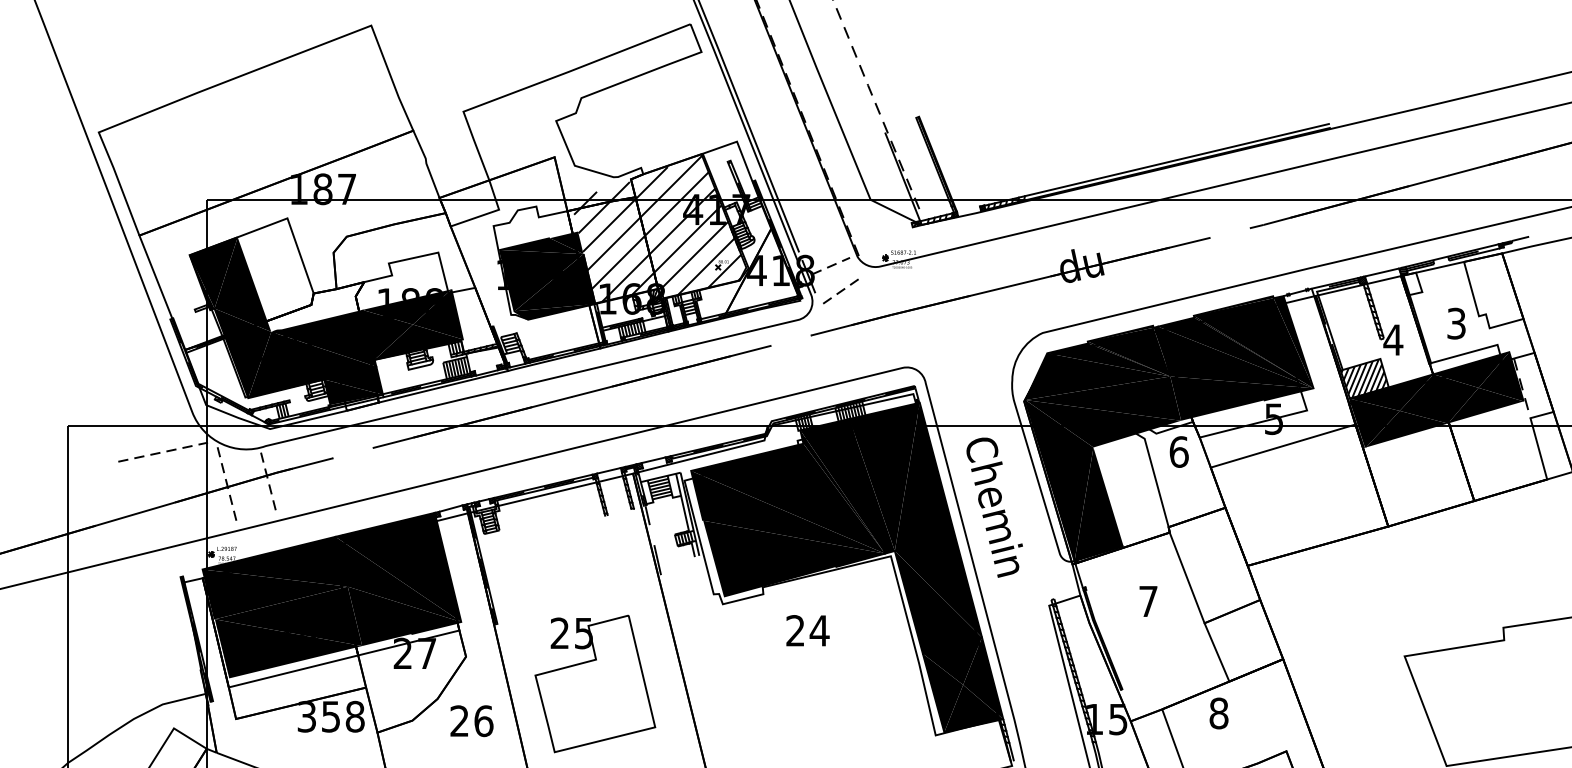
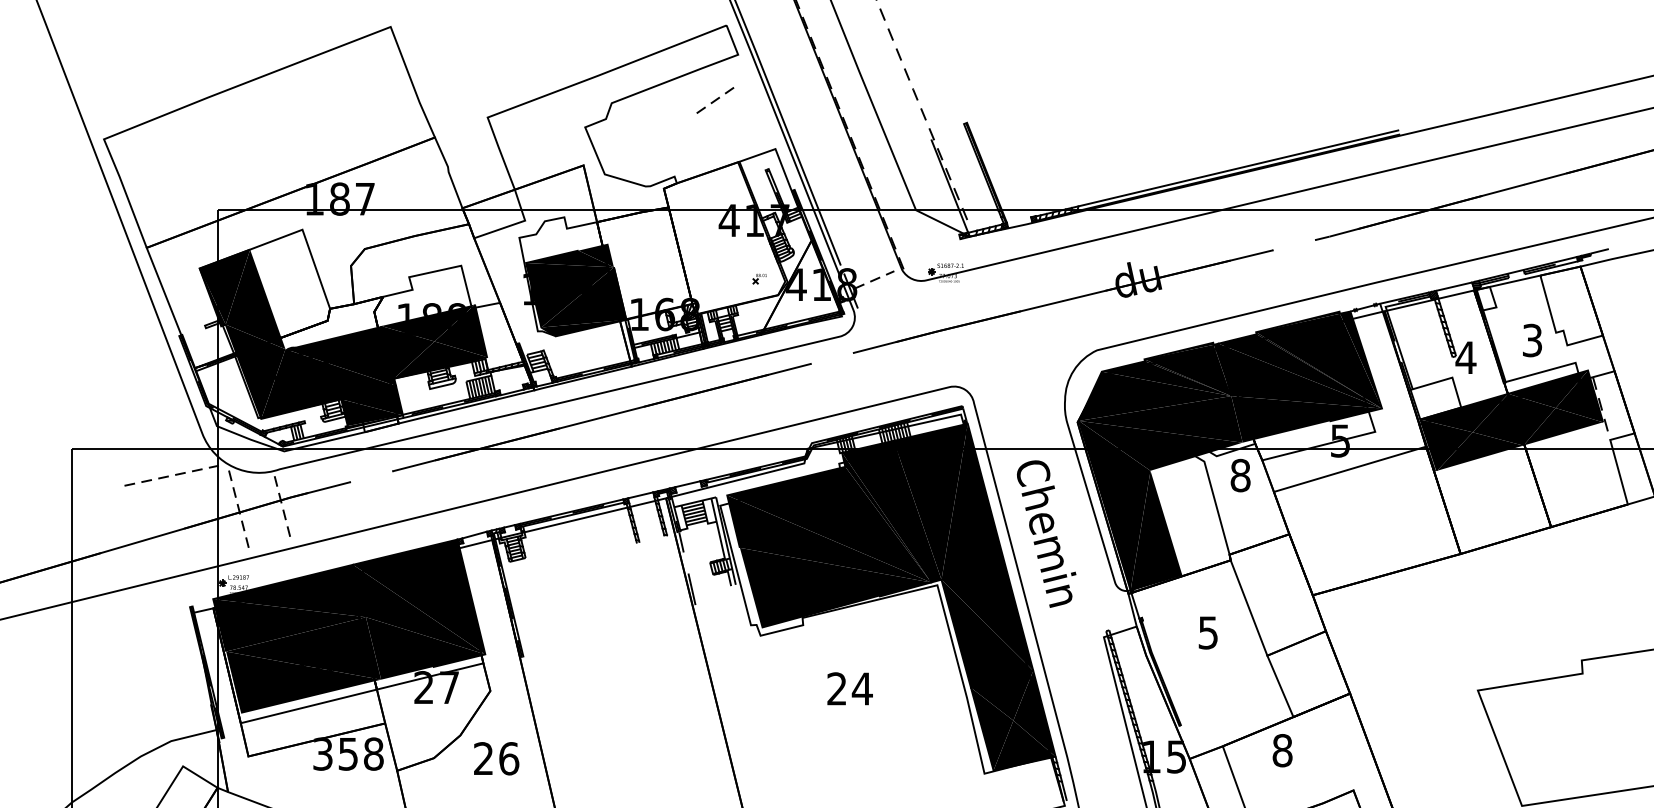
hatch: (657, 228) -> (691, 240), removed
line: (840, 291) -> (714, 100), moved
hatch: (1364, 378) -> (1435, 398), removed
text: (1178, 451) -> (1239, 475), 6 -> 8
text: (1148, 601) -> (1208, 632), 7 -> 5
text: (807, 630) -> (849, 688), moved
part: (595, 683) -> (626, 719), removed

